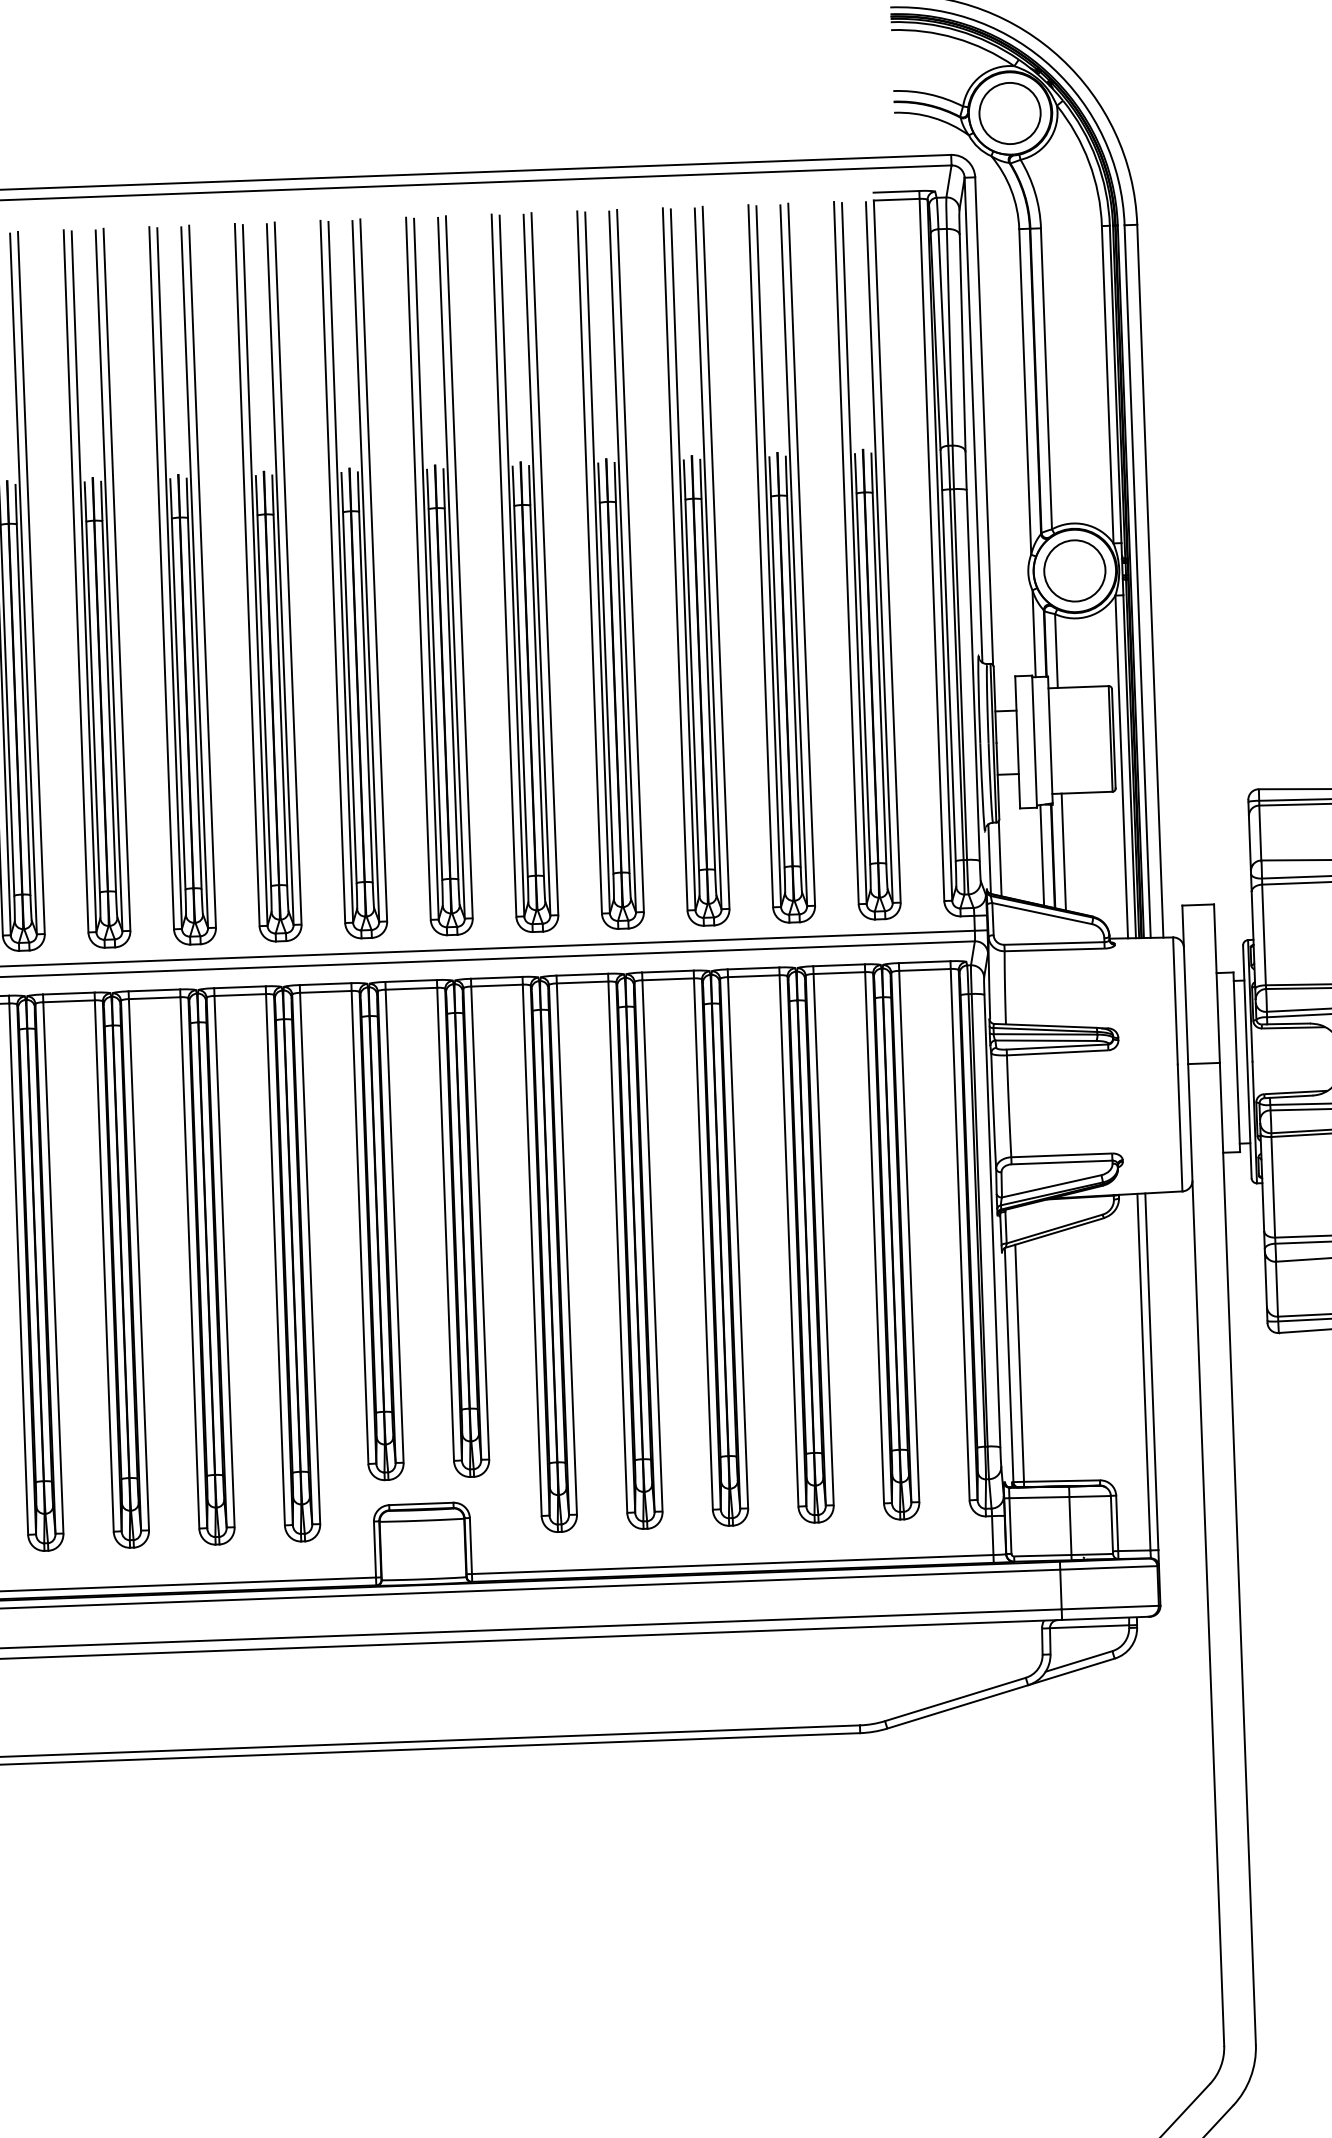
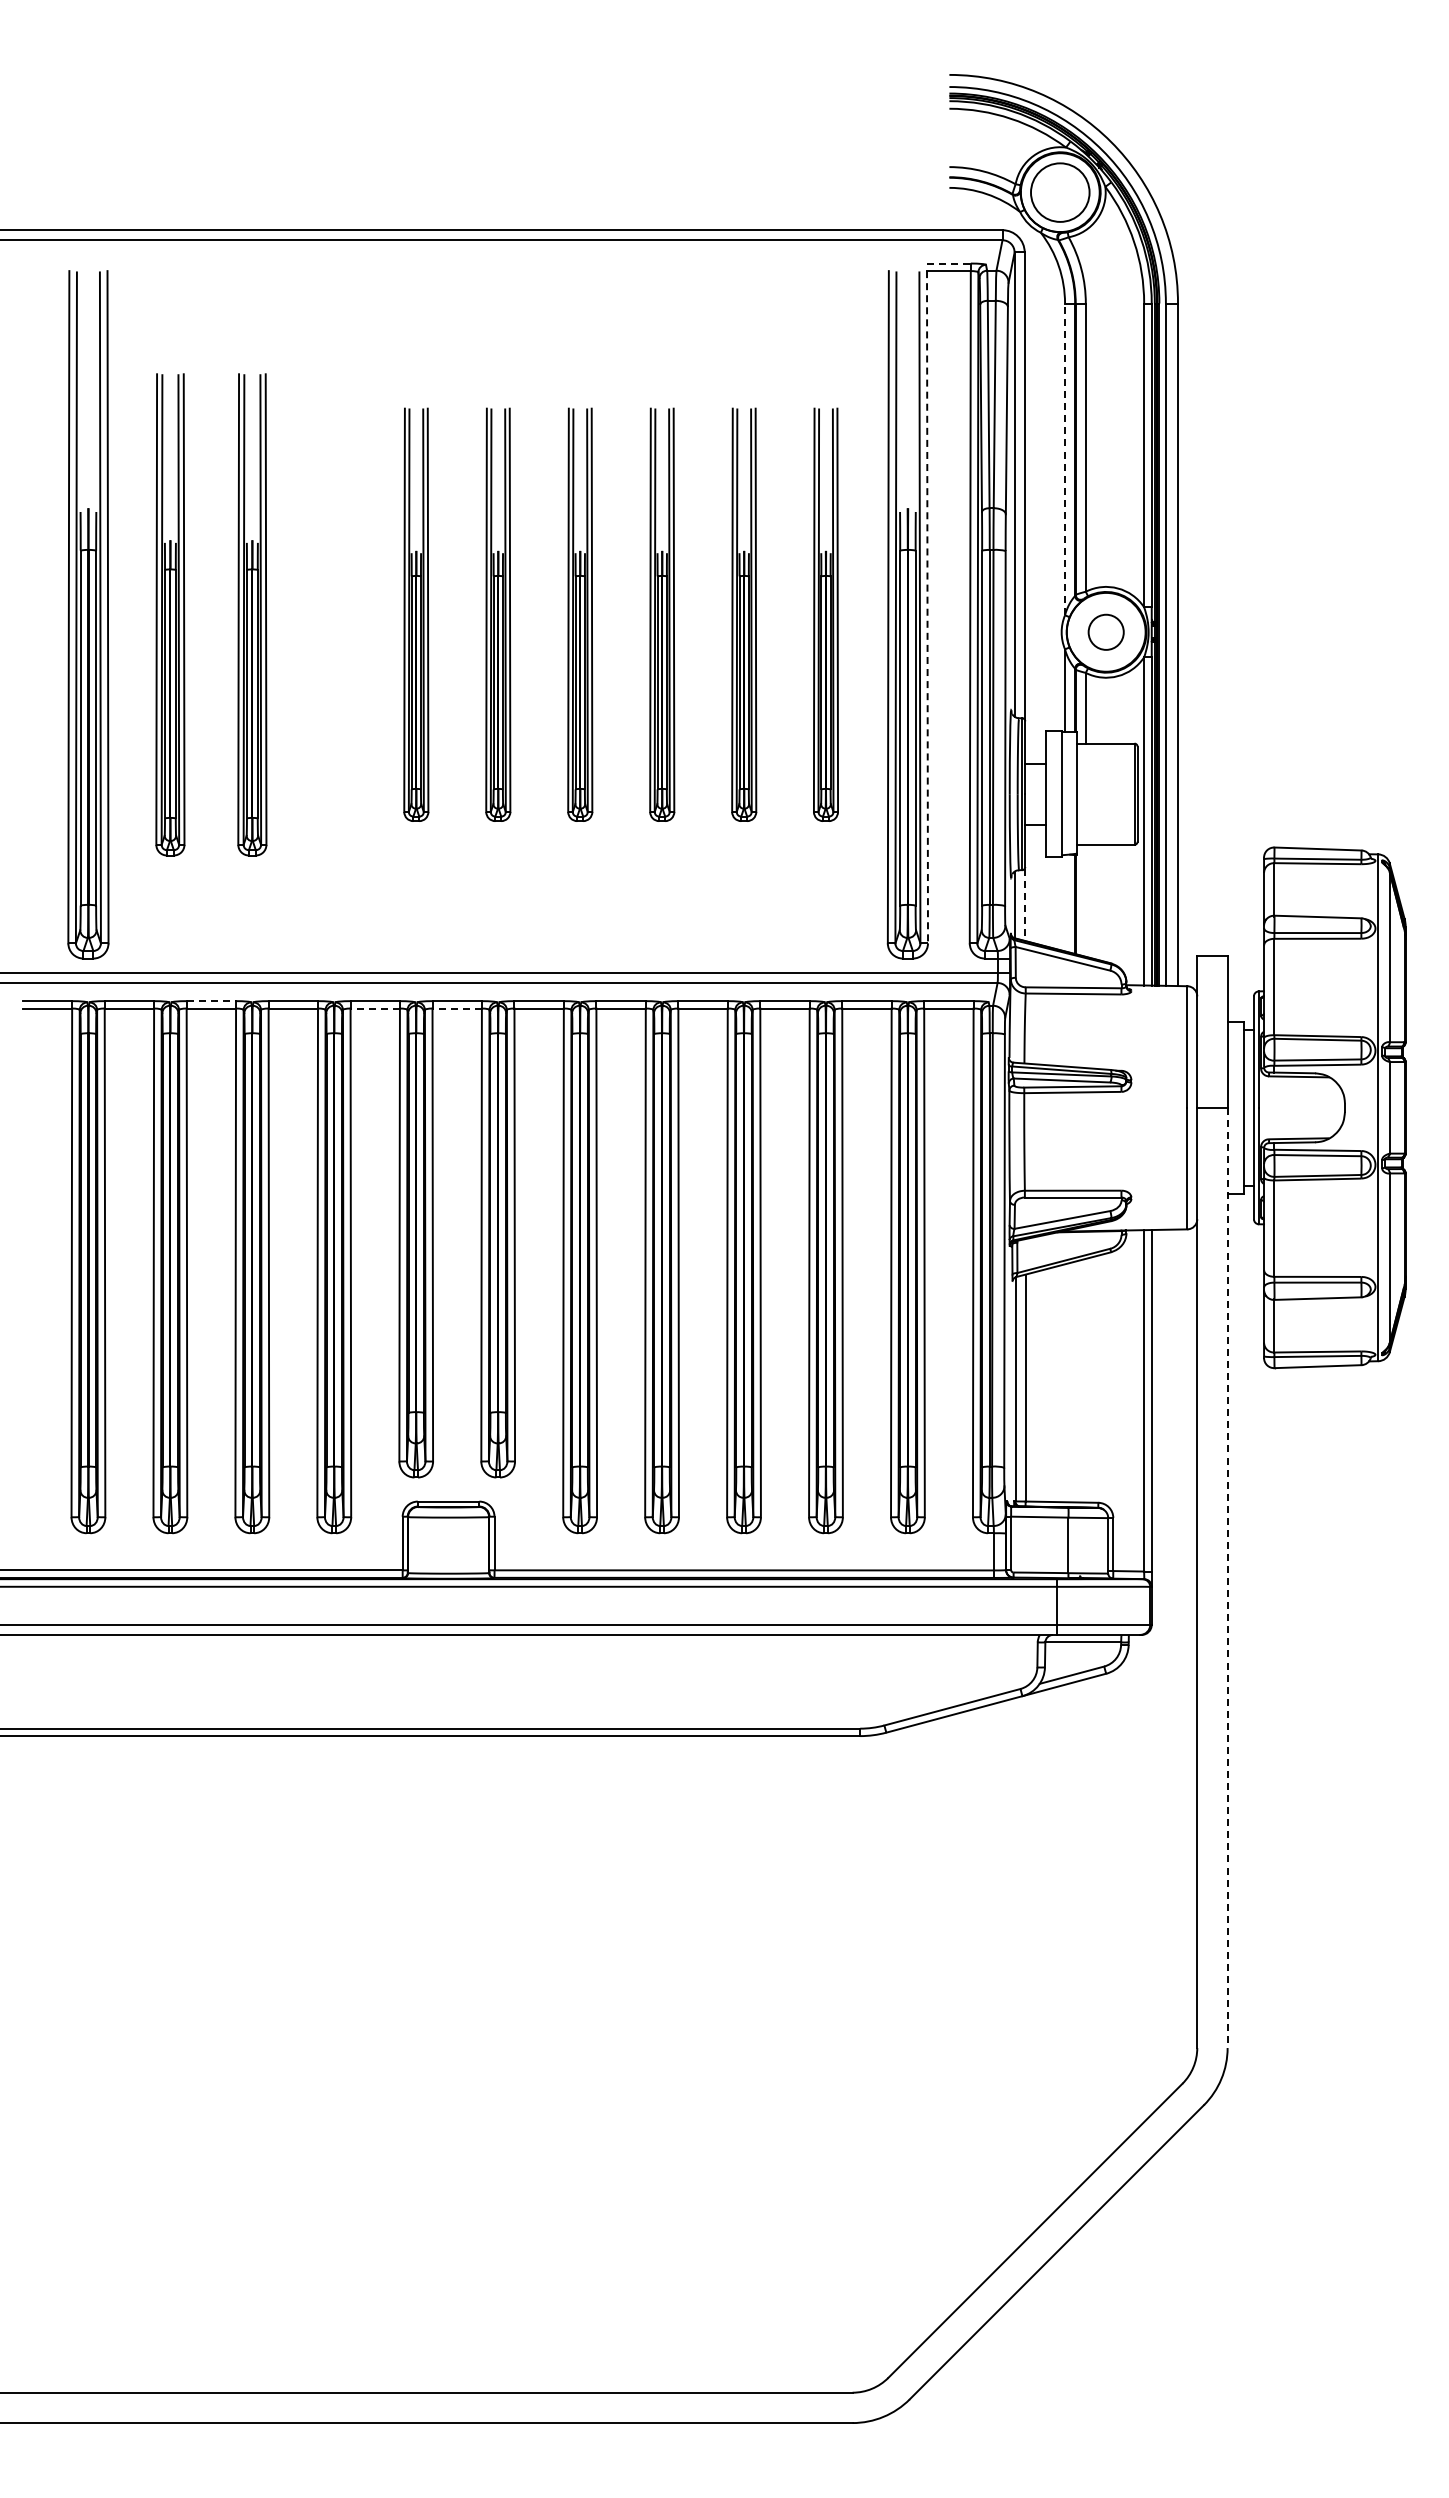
line: (896, 191) -> (948, 263), solid -> dashed
line: (1025, 392) -> (1065, 459), solid -> dashed
line: (887, 551) -> (927, 607), solid -> dashed
part: (781, 563) -> (825, 614), size x0.6
part: (696, 566) -> (744, 614), size x0.6
part: (610, 569) -> (662, 614), size x0.6
circle: (1074, 571) -> (1105, 632), size x0.6
part: (525, 572) -> (580, 614), size x0.6
part: (439, 575) -> (498, 614), size x0.6
part: (353, 578) -> (416, 614), size x0.6
part: (268, 581) -> (334, 614), removed
part: (182, 585) -> (252, 614), size x0.7
part: (96, 588) -> (170, 614), size x0.7
line: (1063, 851) -> (1085, 900), removed
line: (1042, 855) -> (1065, 903), removed
line: (999, 859) -> (1024, 905), solid -> dashed
line: (411, 988) -> (457, 1008), solid -> dashed
line: (154, 990) -> (211, 1001), solid -> dashed
line: (326, 991) -> (375, 1008), solid -> dashed
line: (1237, 1554) -> (1227, 1578), solid -> dashed

